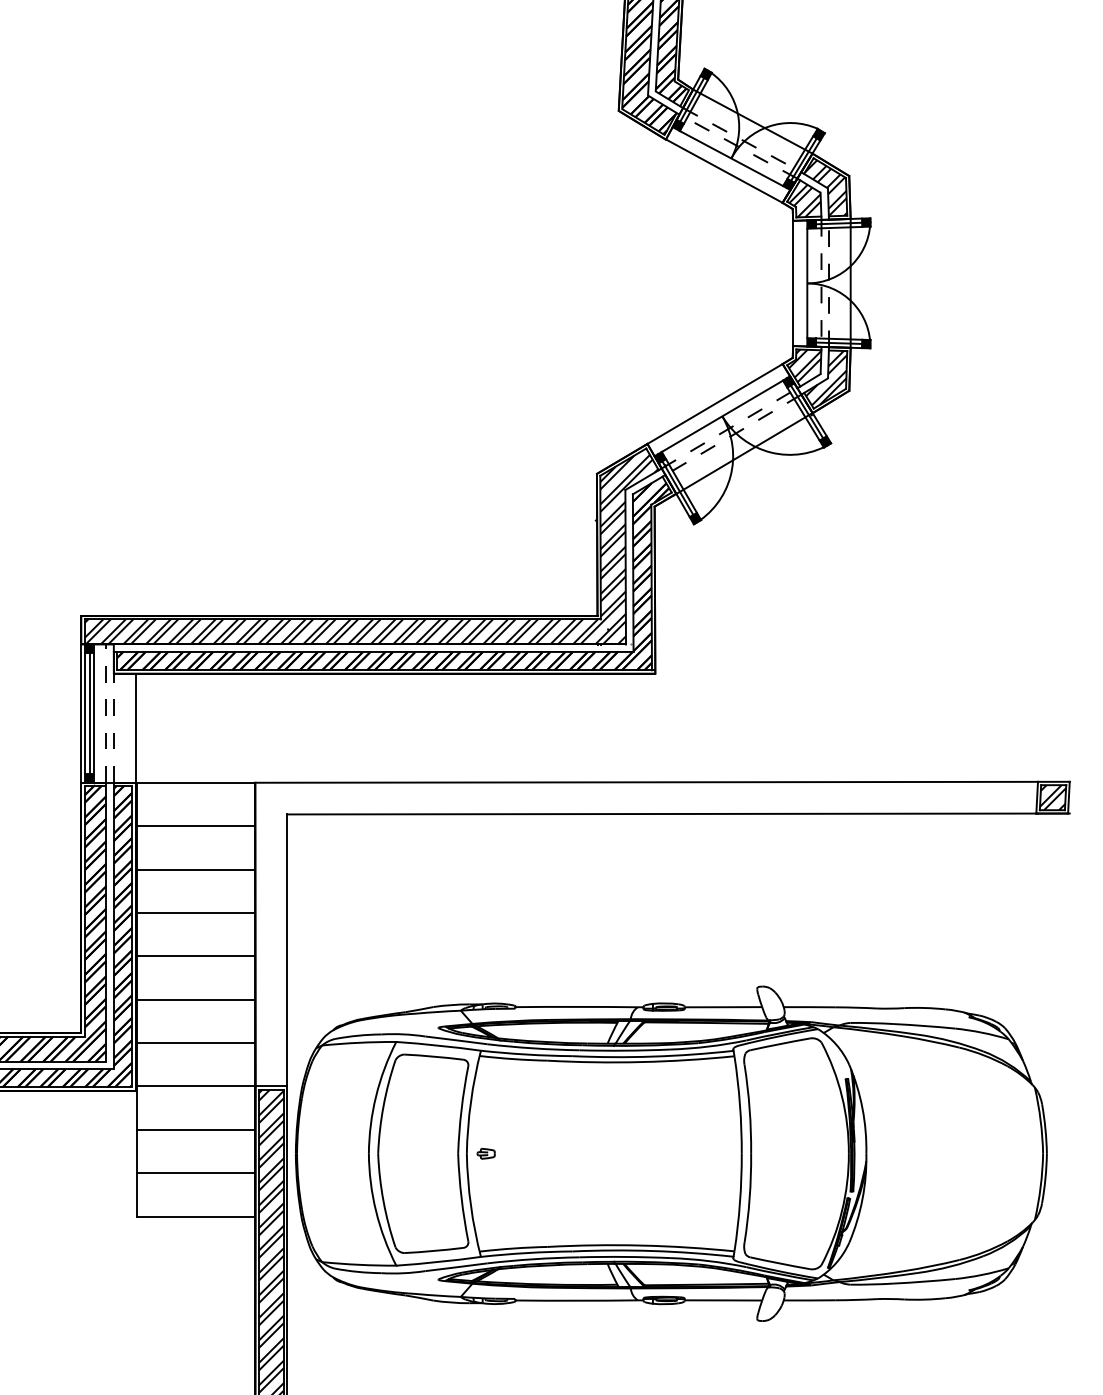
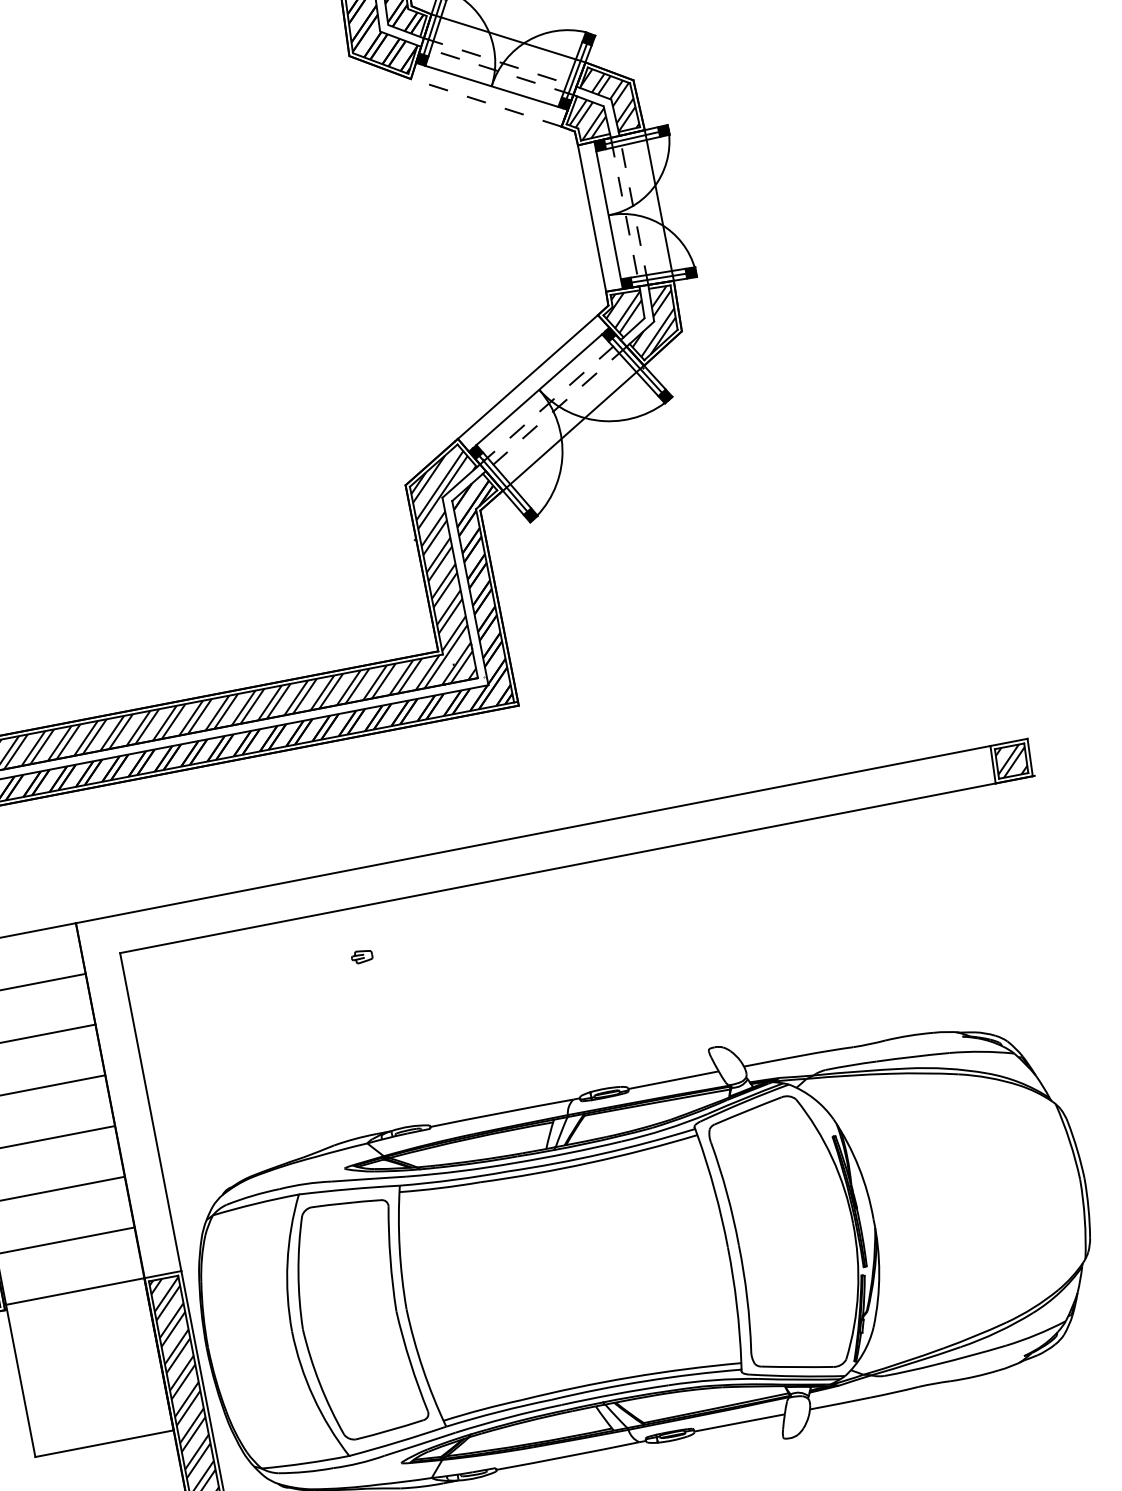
line: (723, 170) -> (485, 102), solid -> dashed
line: (196, 1129) -> (85, 1341), removed
part: (485, 1153) -> (361, 956), moved
line: (196, 1173) -> (94, 1393), removed

